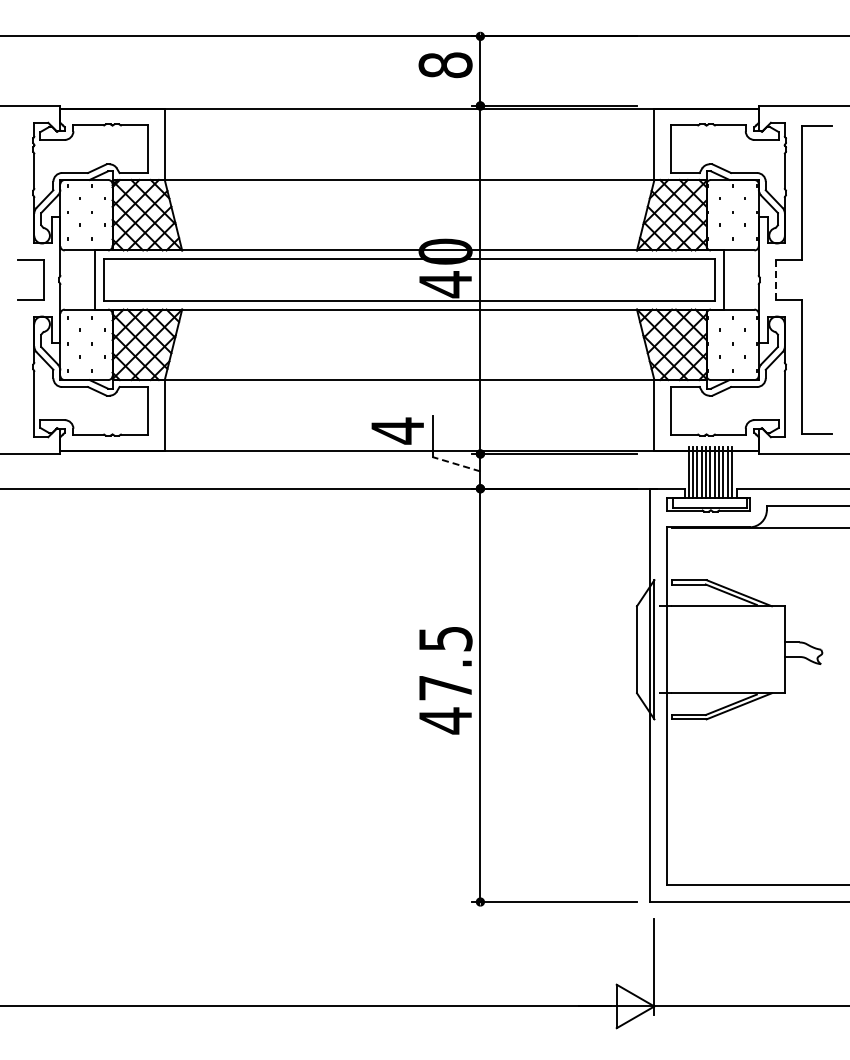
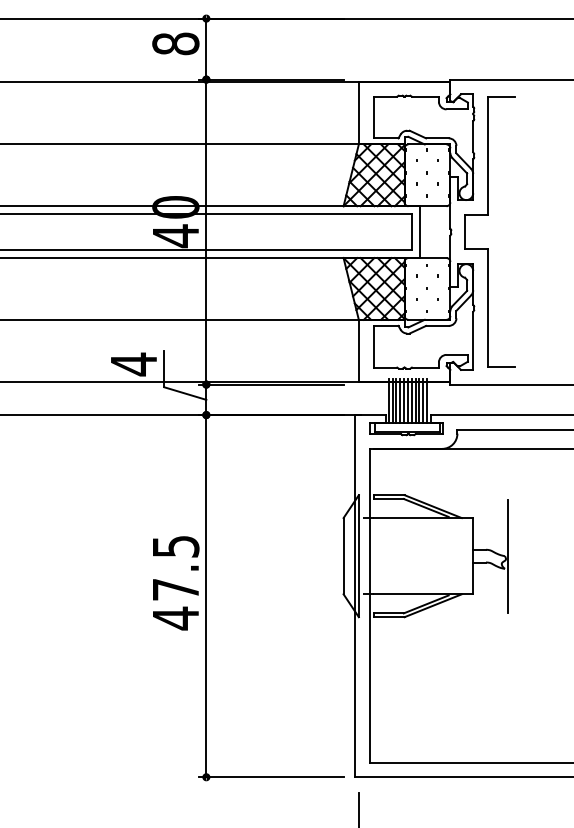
line: (775, 280) -> (464, 232), dashed -> solid
line: (456, 464) -> (185, 393), dashed -> solid
line: (824, 649) -> (507, 555), added

